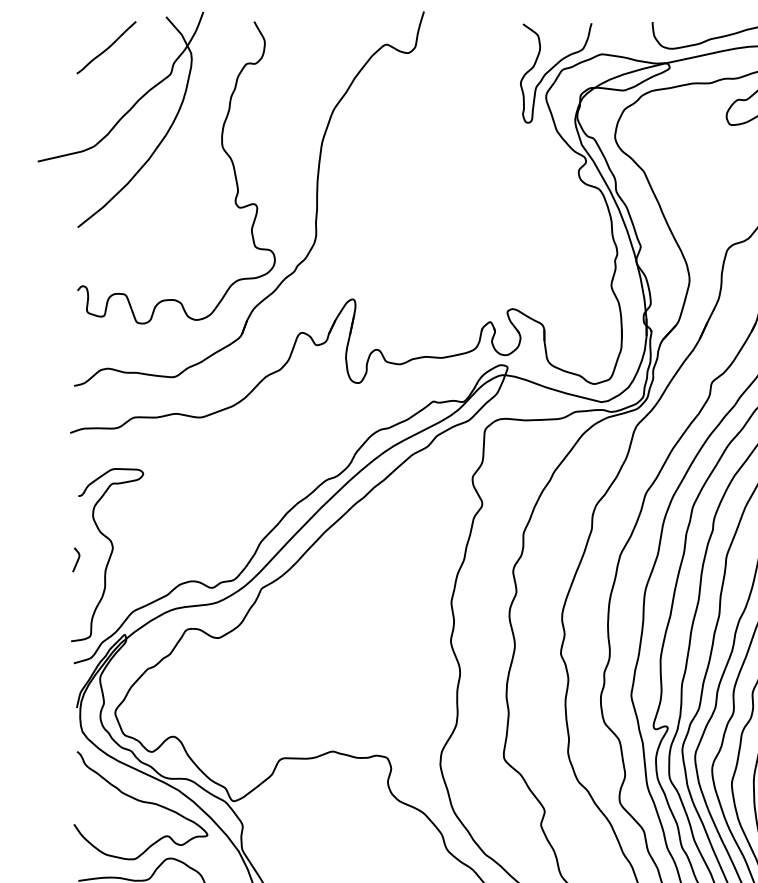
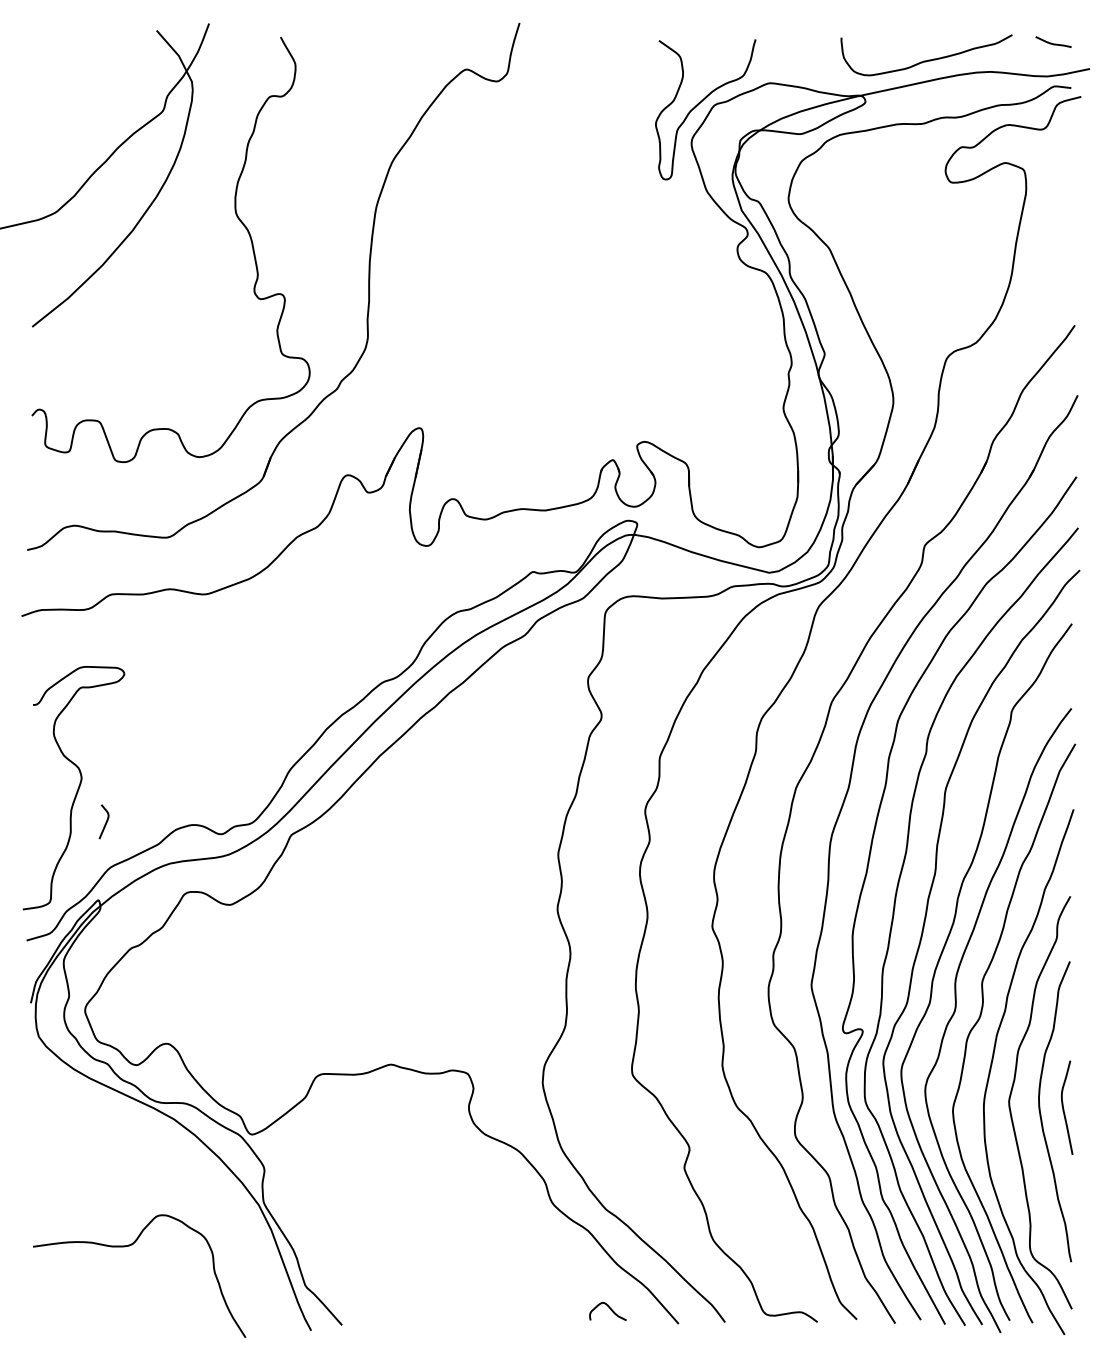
curve: (107, 48) -> (73, 74), removed
curve: (77, 560) -> (105, 822), moved
curve: (140, 801) -> (120, 1135), removed

